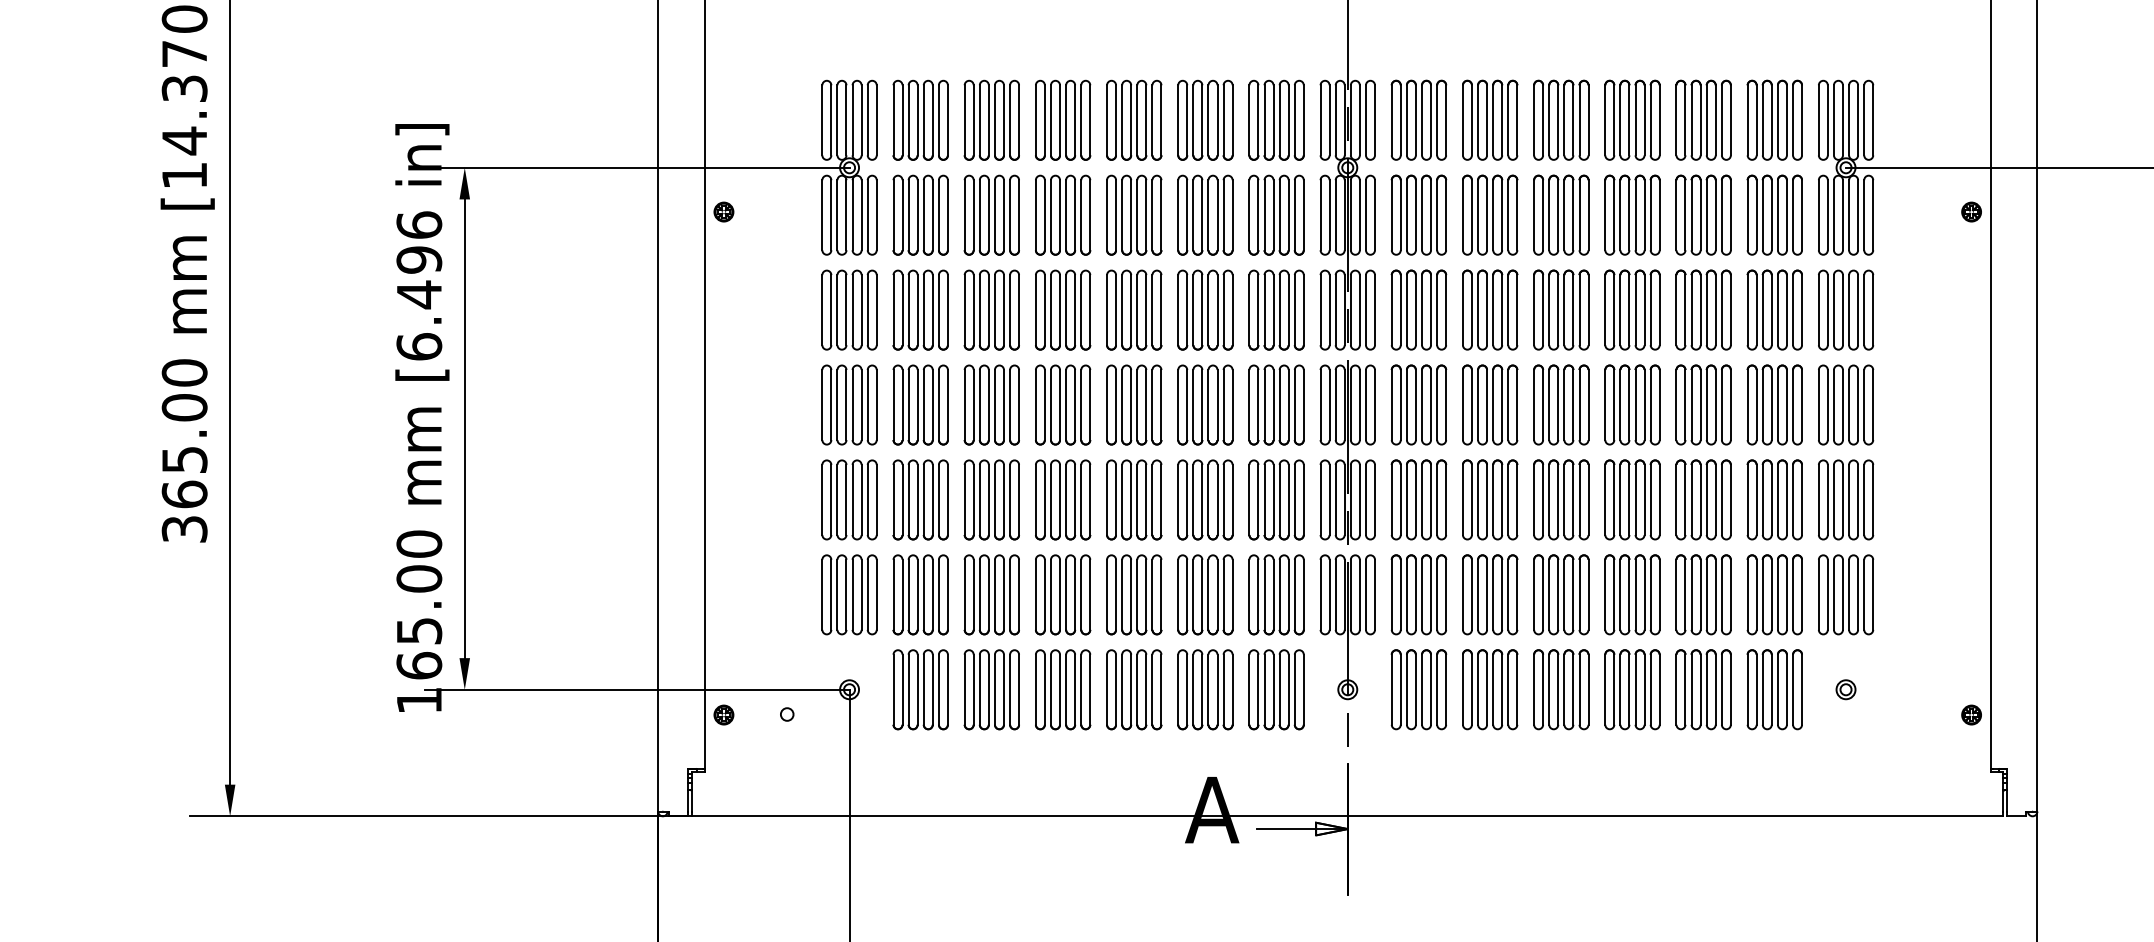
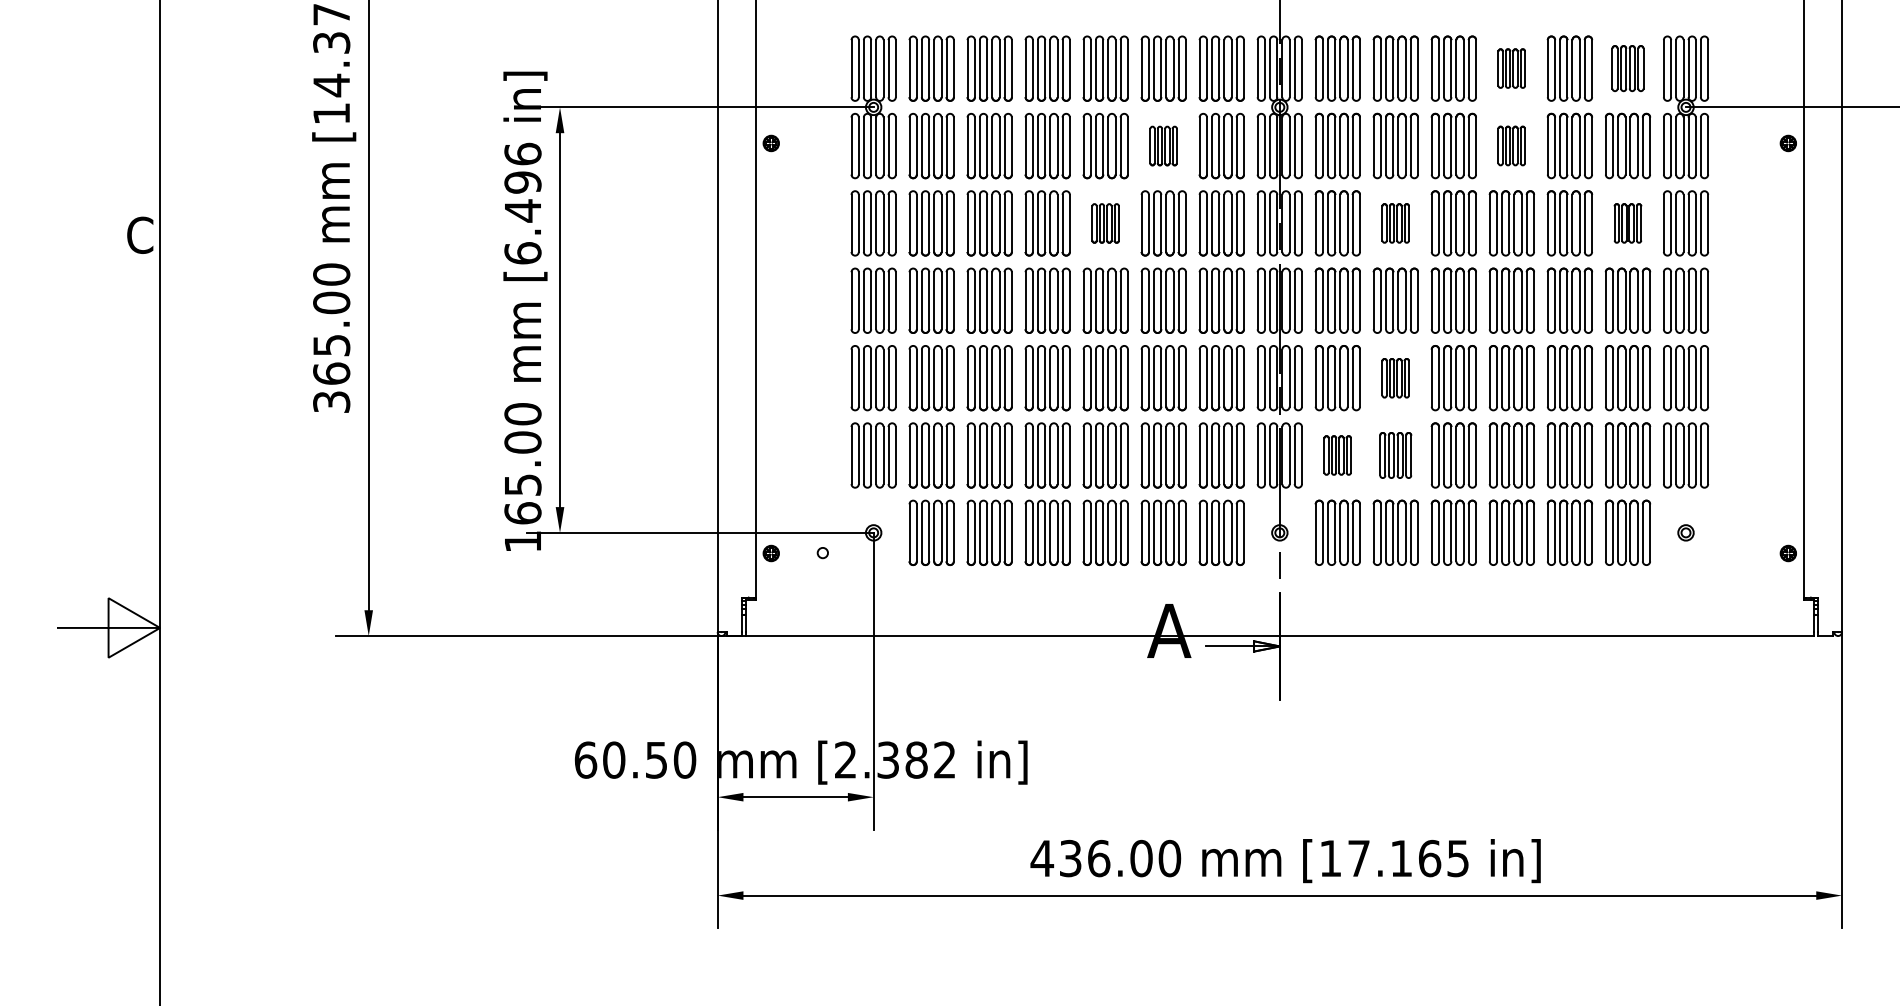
part: (1631, 120) -> (1511, 68), size x0.6
part: (1774, 120) -> (1627, 68), size x0.7
part: (1205, 214) -> (1163, 145), size x0.6
part: (1631, 214) -> (1511, 145), size x0.6
part: (1133, 310) -> (1105, 223), size x0.6
part: (1489, 310) -> (1395, 223), size x0.6
part: (1774, 310) -> (1627, 223), size x0.6
part: (1489, 500) -> (1395, 378), size x0.6
part: (1418, 594) -> (1337, 455), size x0.6
part: (1489, 594) -> (1395, 455), size x0.7

